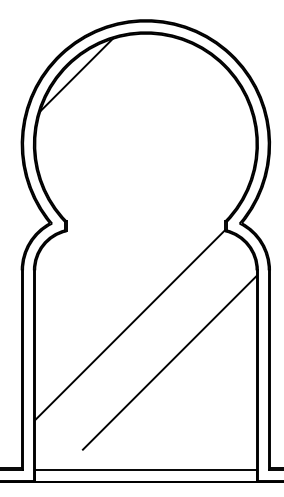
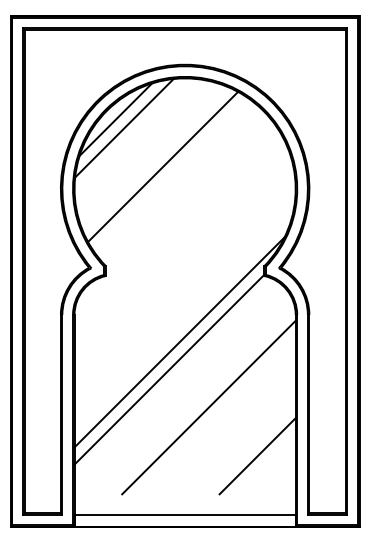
line: (85, 82) -> (124, 127), added
line: (124, 121) -> (163, 166), added
line: (140, 297) -> (179, 342), added
line: (218, 411) -> (257, 456), added

